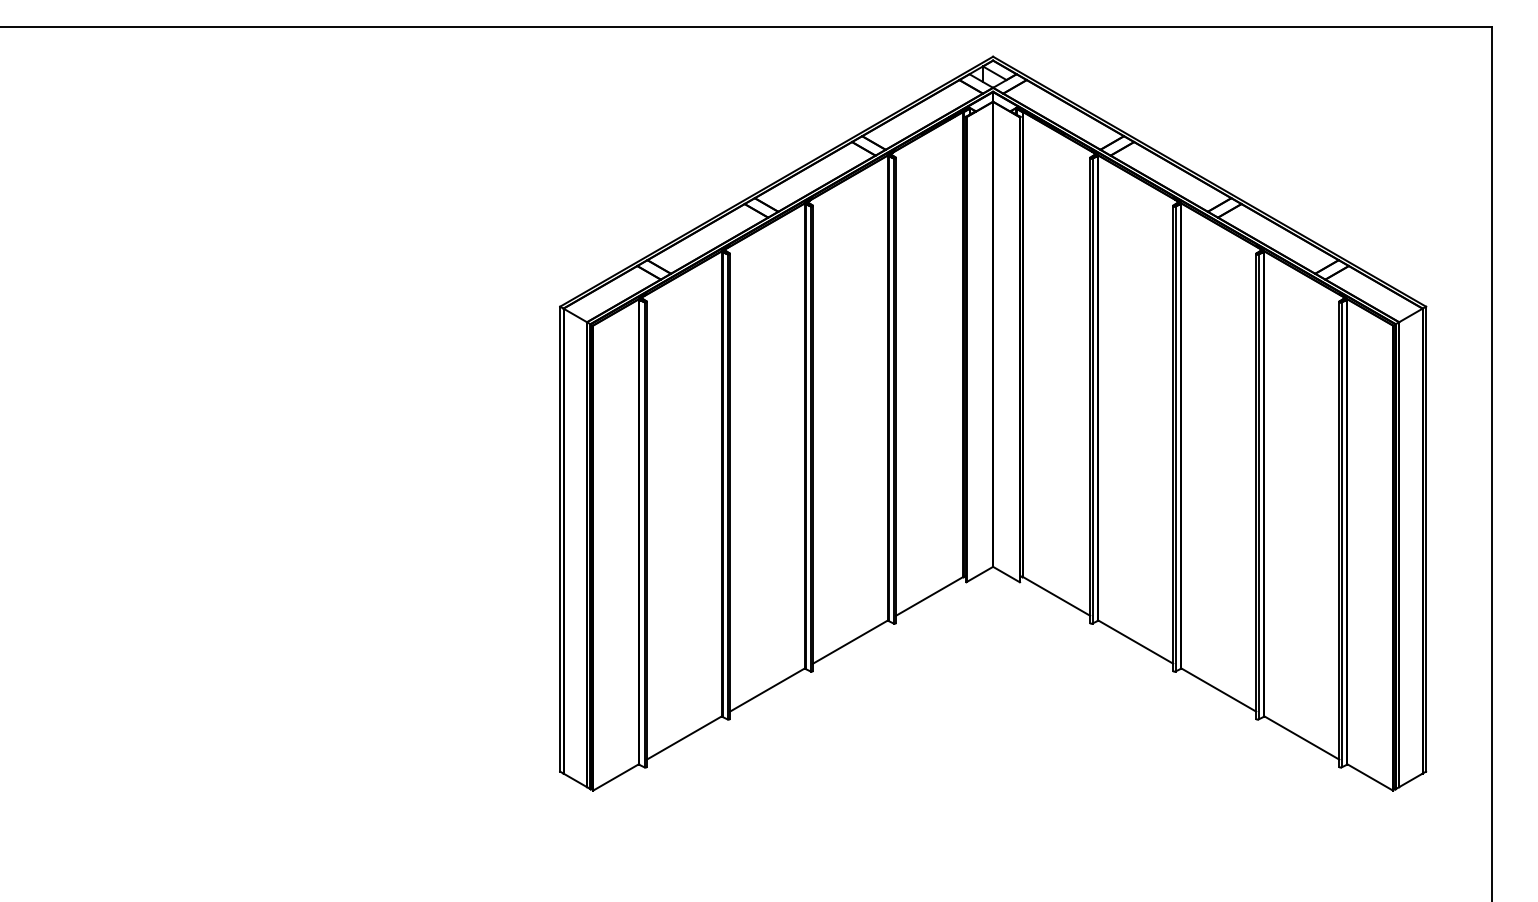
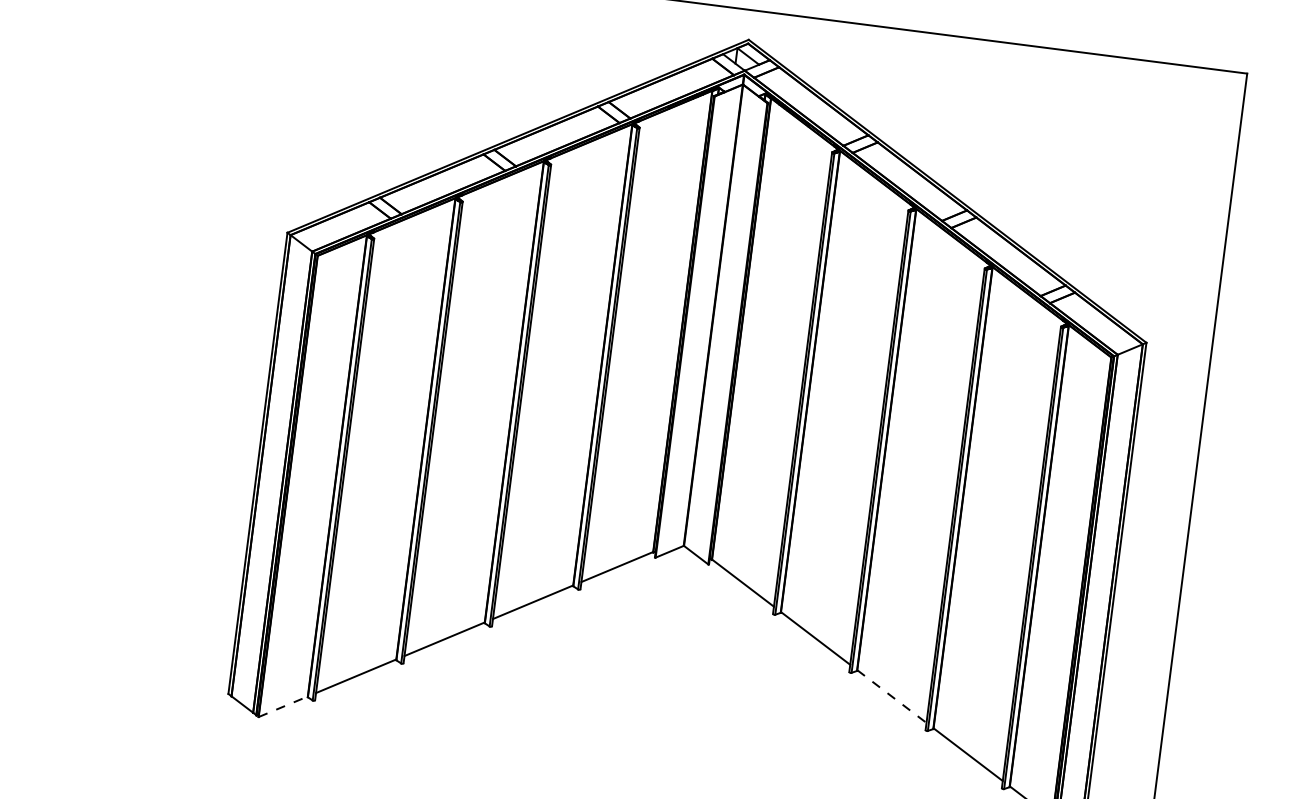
line: (1219, 690) -> (892, 697), solid -> dashed
line: (616, 777) -> (283, 706), solid -> dashed

